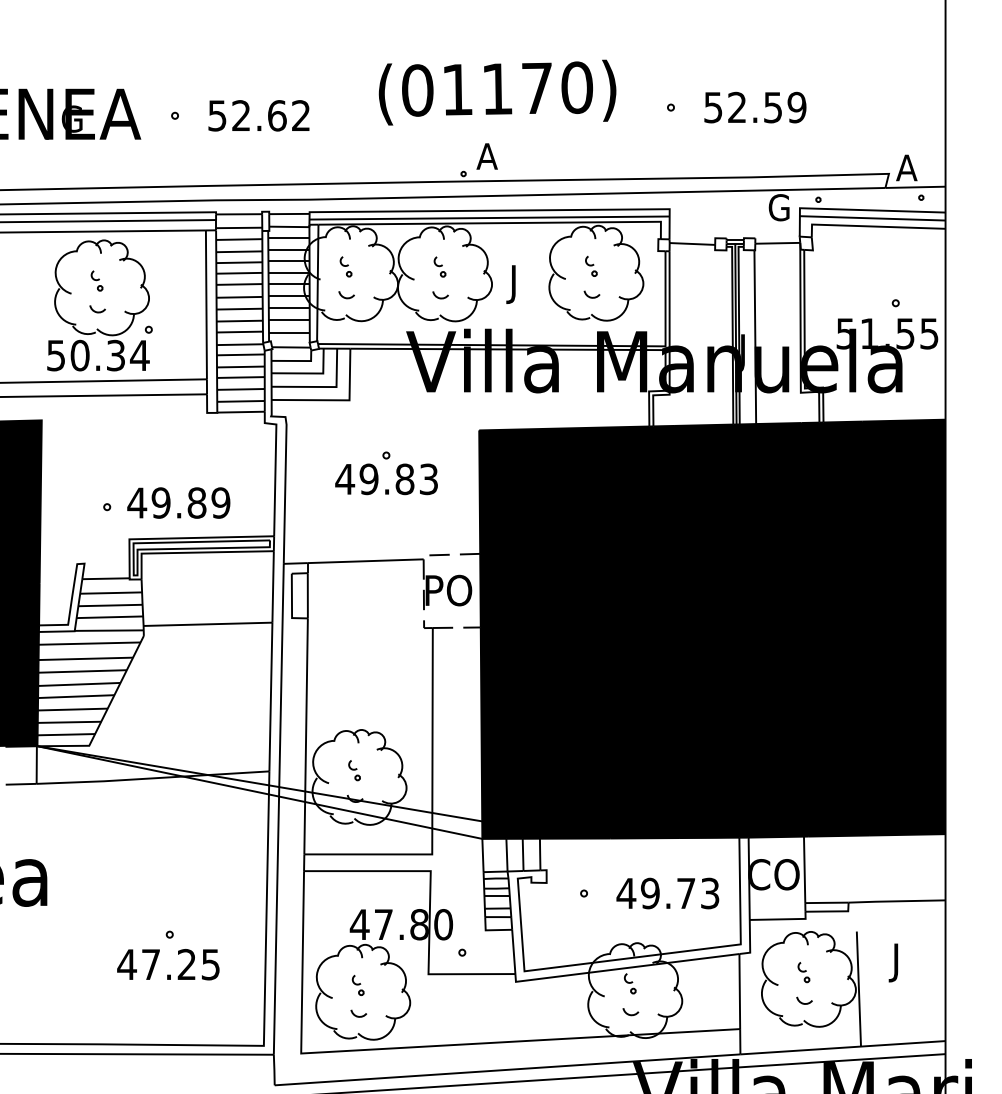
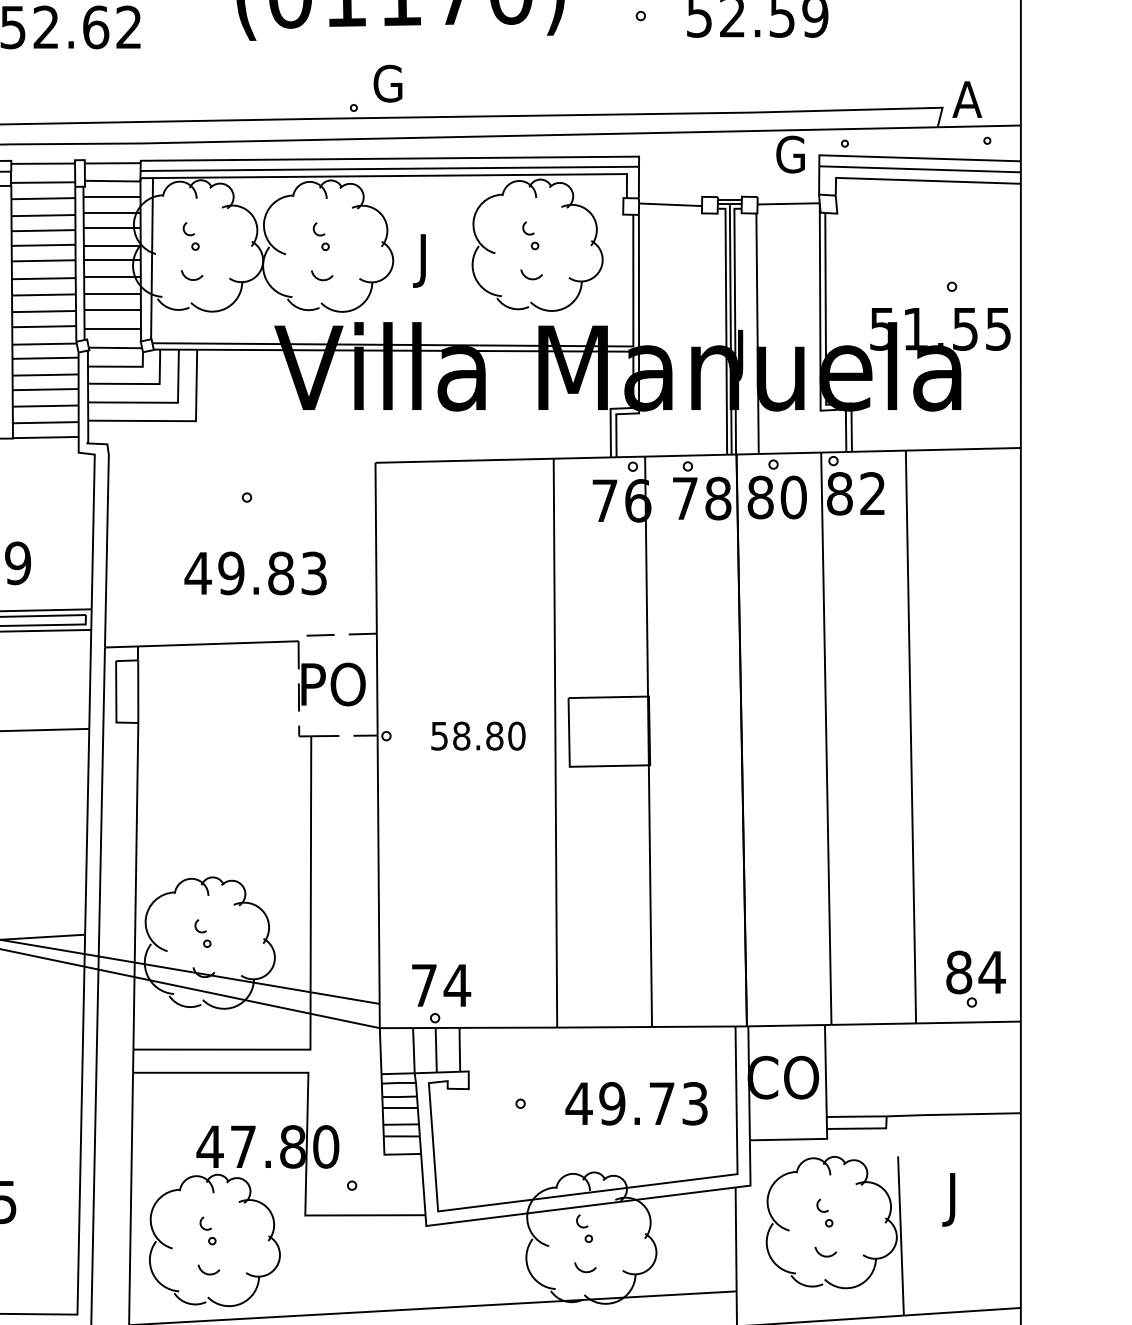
text: (487, 156) -> (386, 83), A -> G
text: (386, 479) -> (255, 573), moved
fill: (712, 628) -> (698, 736), removed

